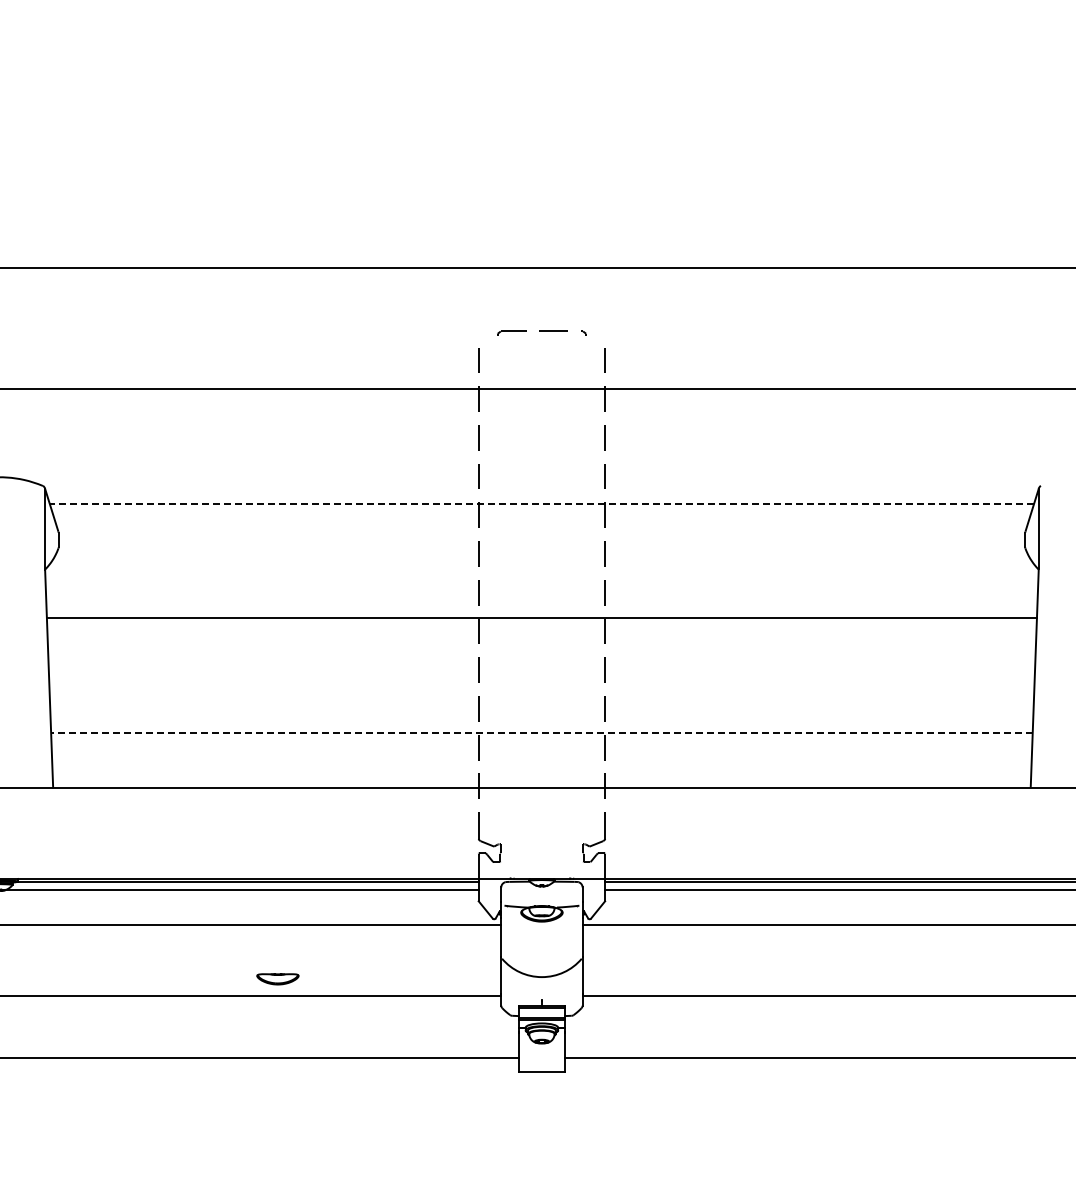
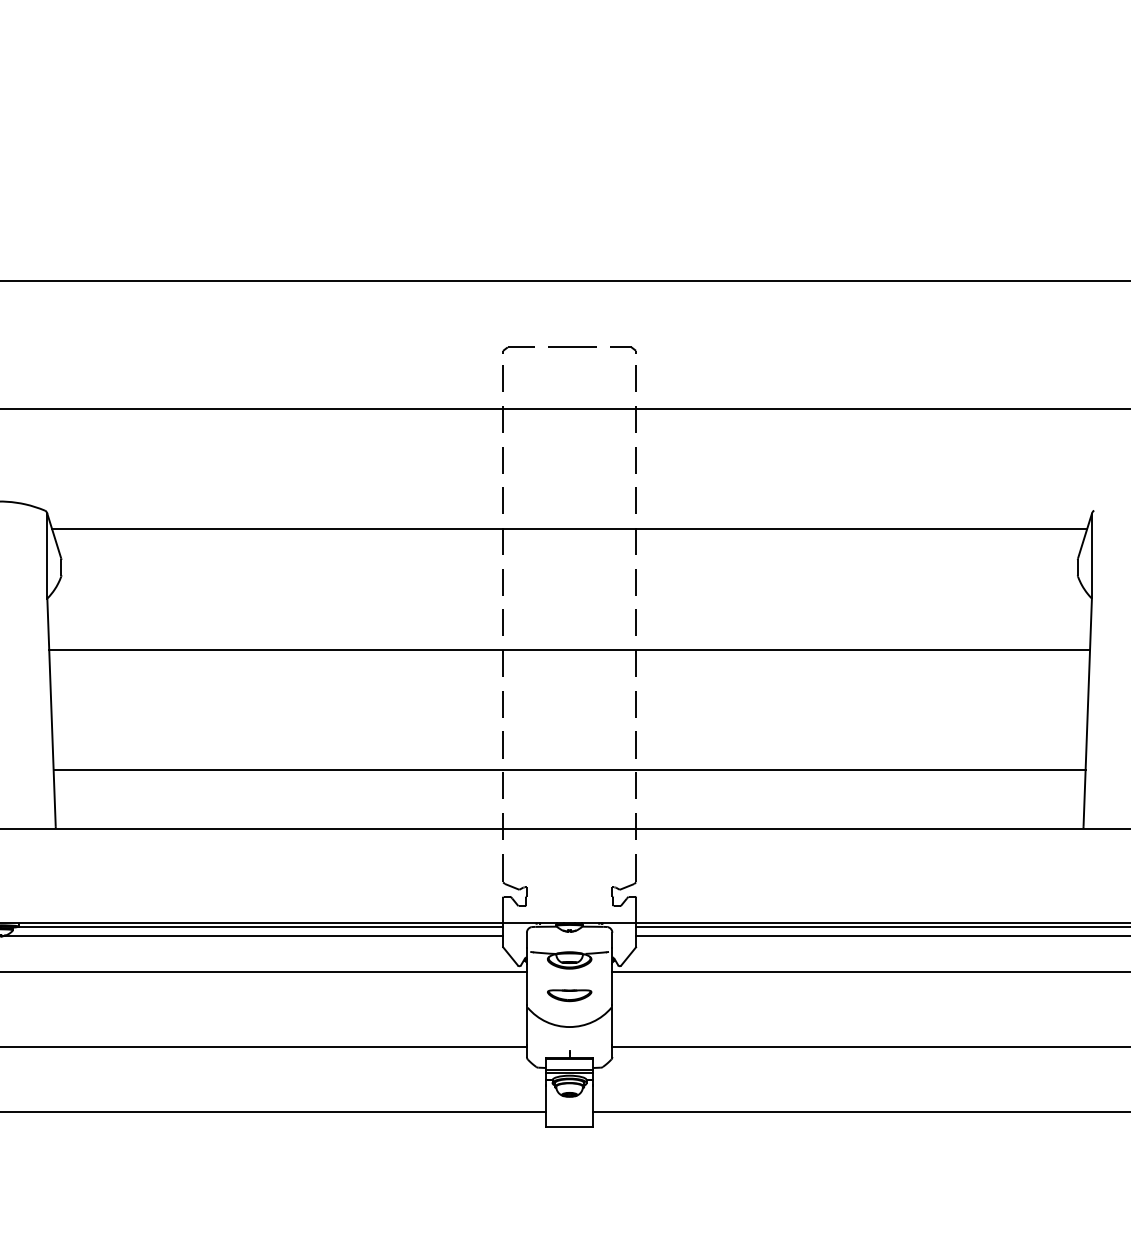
part: (541, 333) -> (569, 350), size x1.43
line: (541, 503) -> (569, 529), dashed -> solid
line: (541, 732) -> (569, 769), dashed -> solid
part: (277, 979) -> (569, 995), moved

